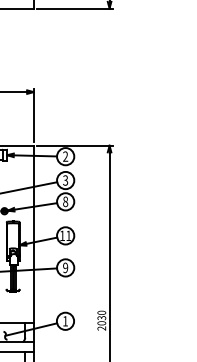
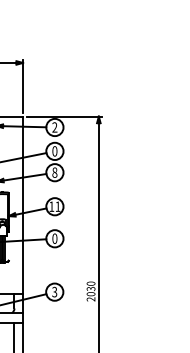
text: (65, 180) -> (54, 151), 3 -> 0
text: (65, 267) -> (54, 238), 9 -> 0
text: (64, 321) -> (53, 292), 1 -> 3

